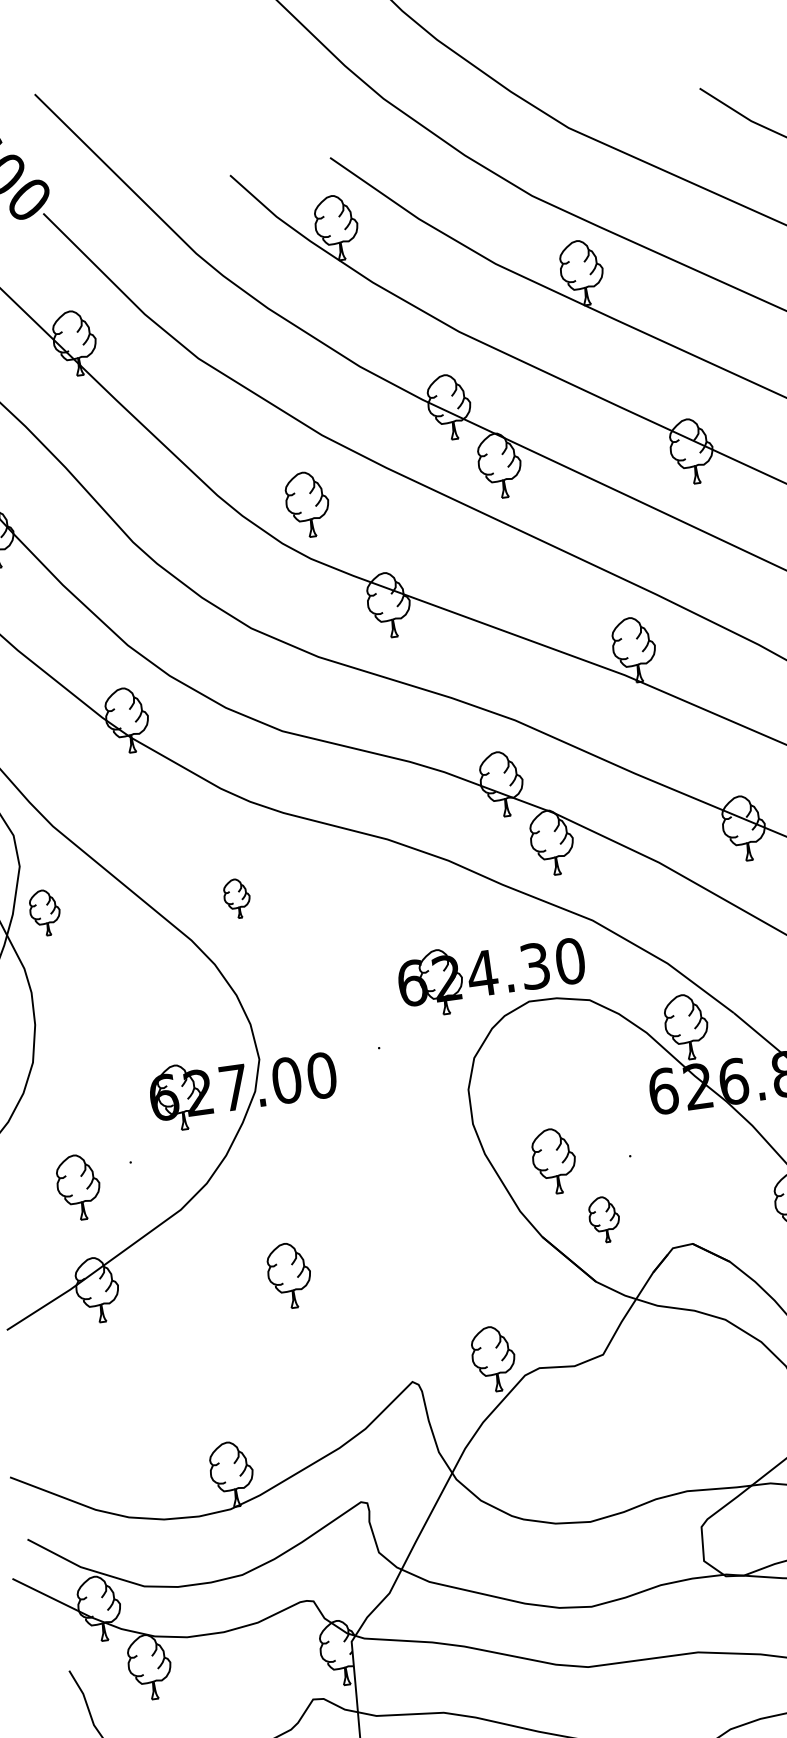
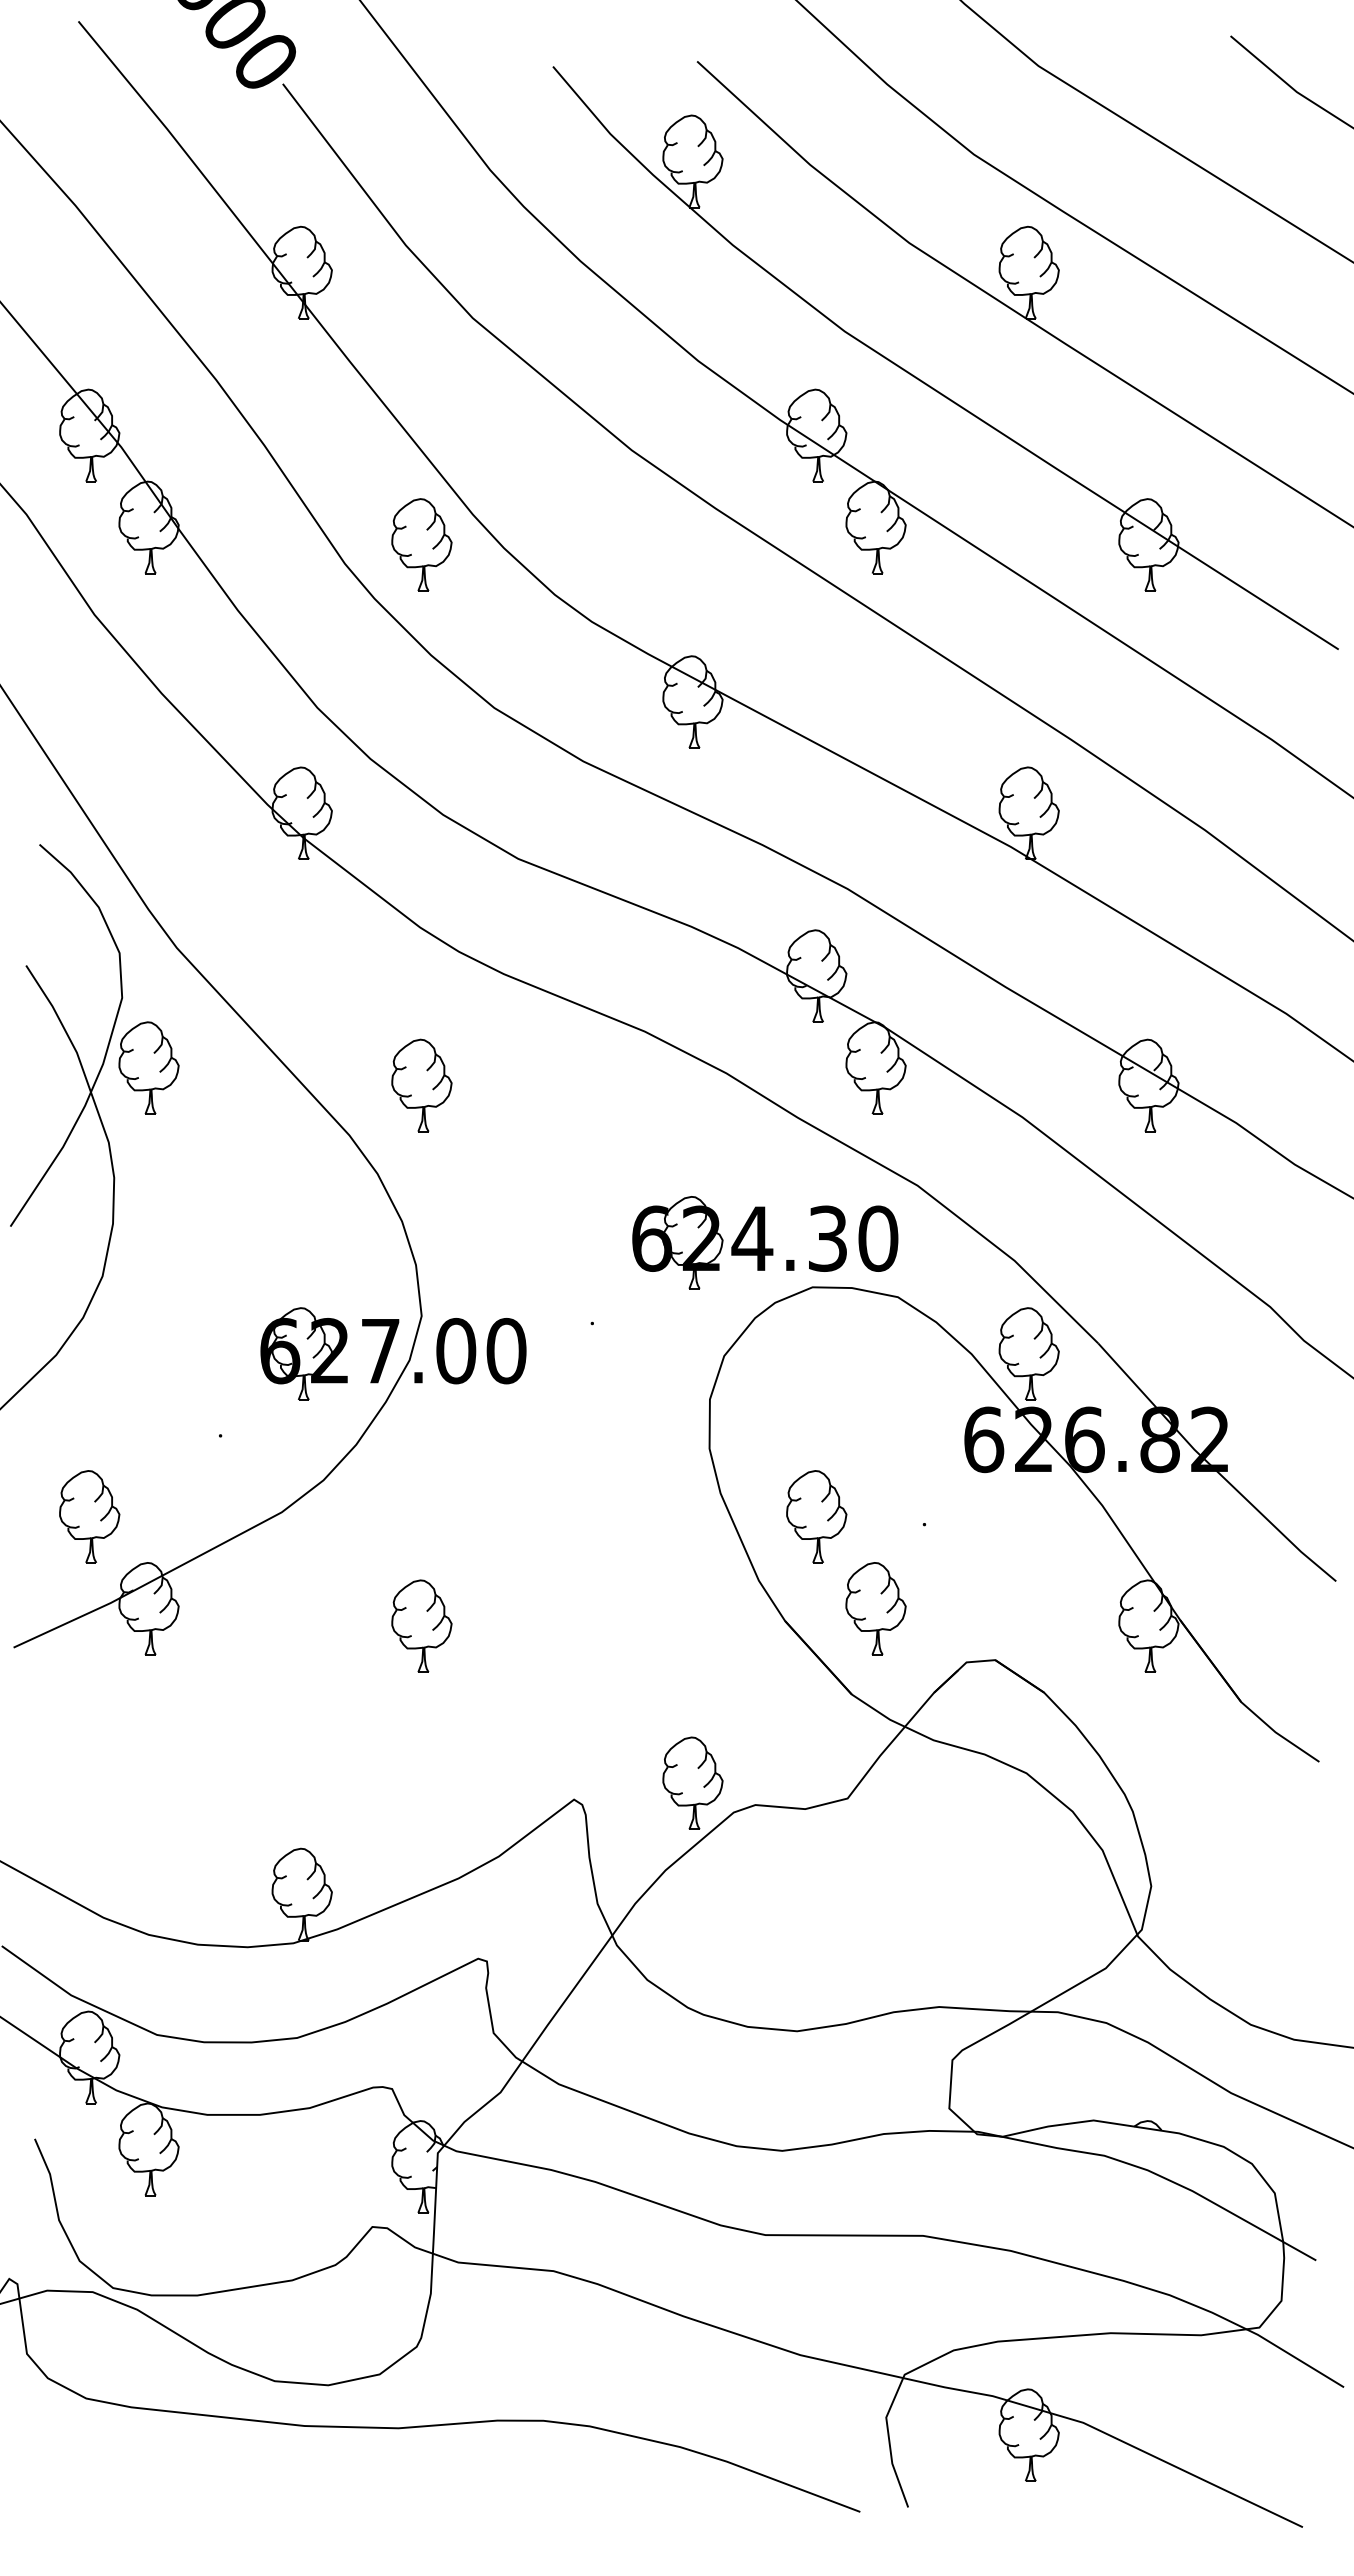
part: (307, 504) -> (421, 544), moved
part: (236, 898) -> (421, 1085), size x1.67
part: (44, 912) -> (148, 1067), size x1.43
part: (78, 1187) -> (89, 1516), moved
part: (604, 1219) -> (875, 1608), size x1.43

